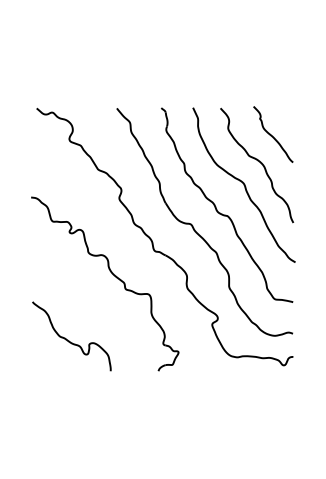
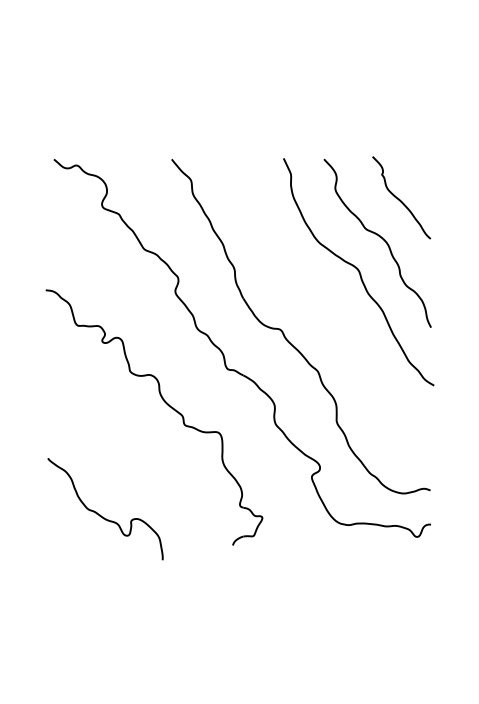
part: (225, 214) -> (331, 315), removed
curve: (69, 340) -> (102, 515), moved

